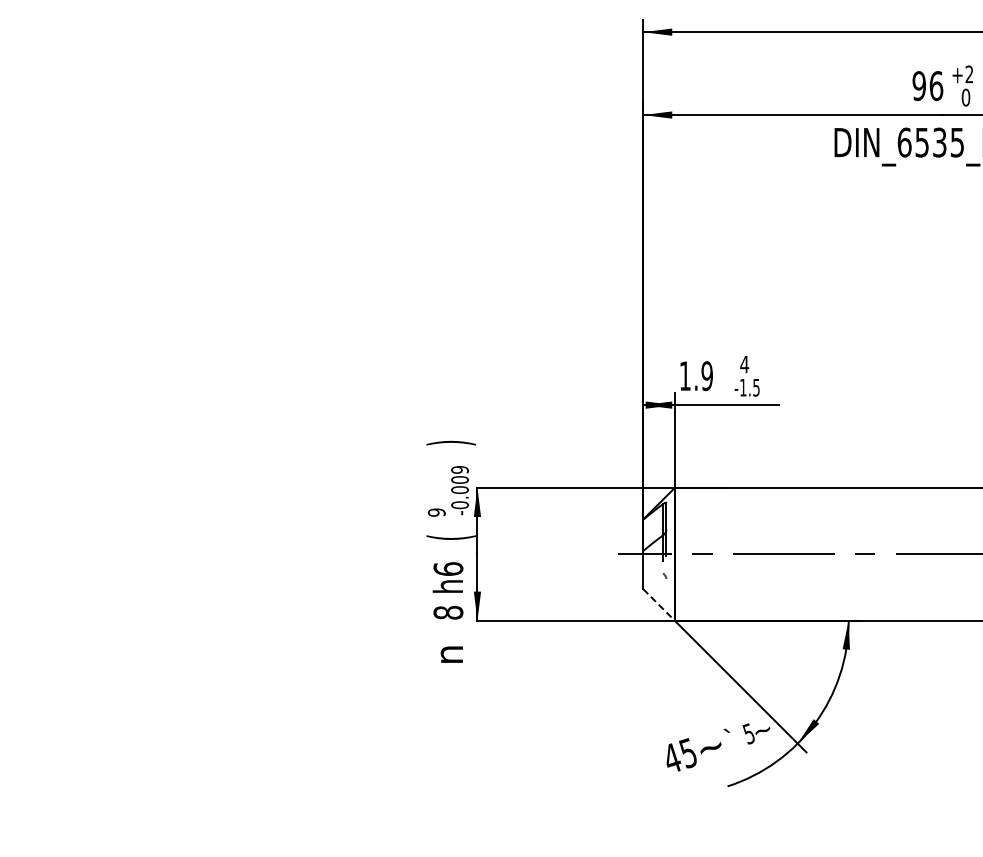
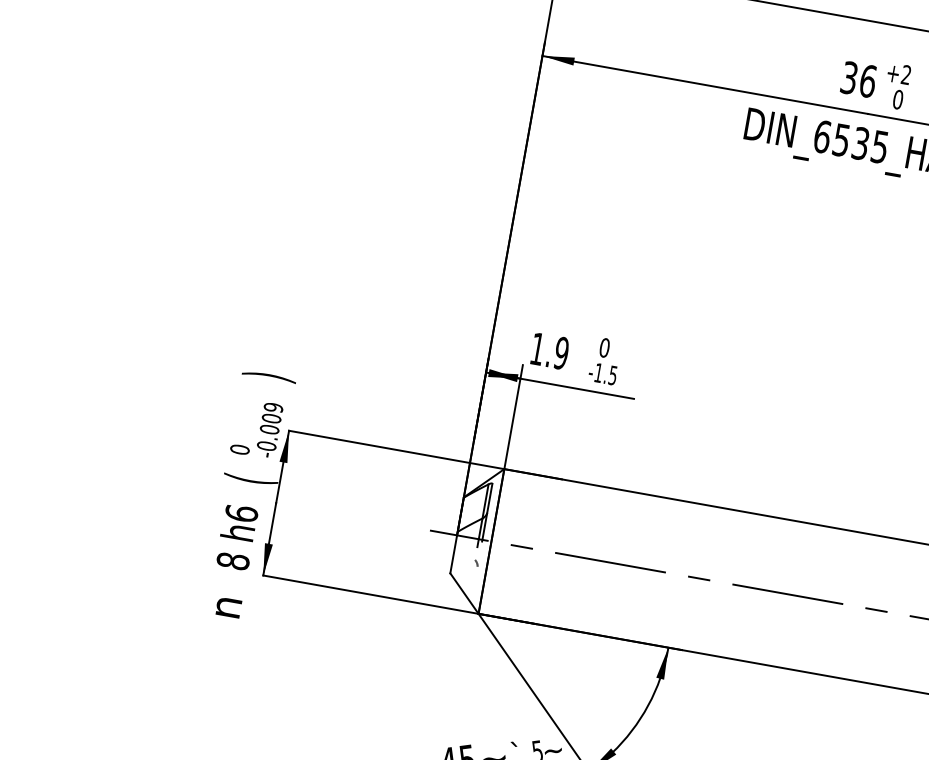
text: (918, 85) -> (848, 77), 96 -> 36
text: (744, 364) -> (604, 347), 4 -> 0
text: (436, 512) -> (239, 449), 9 -> 0
line: (659, 605) -> (464, 594), dashed -> solid

